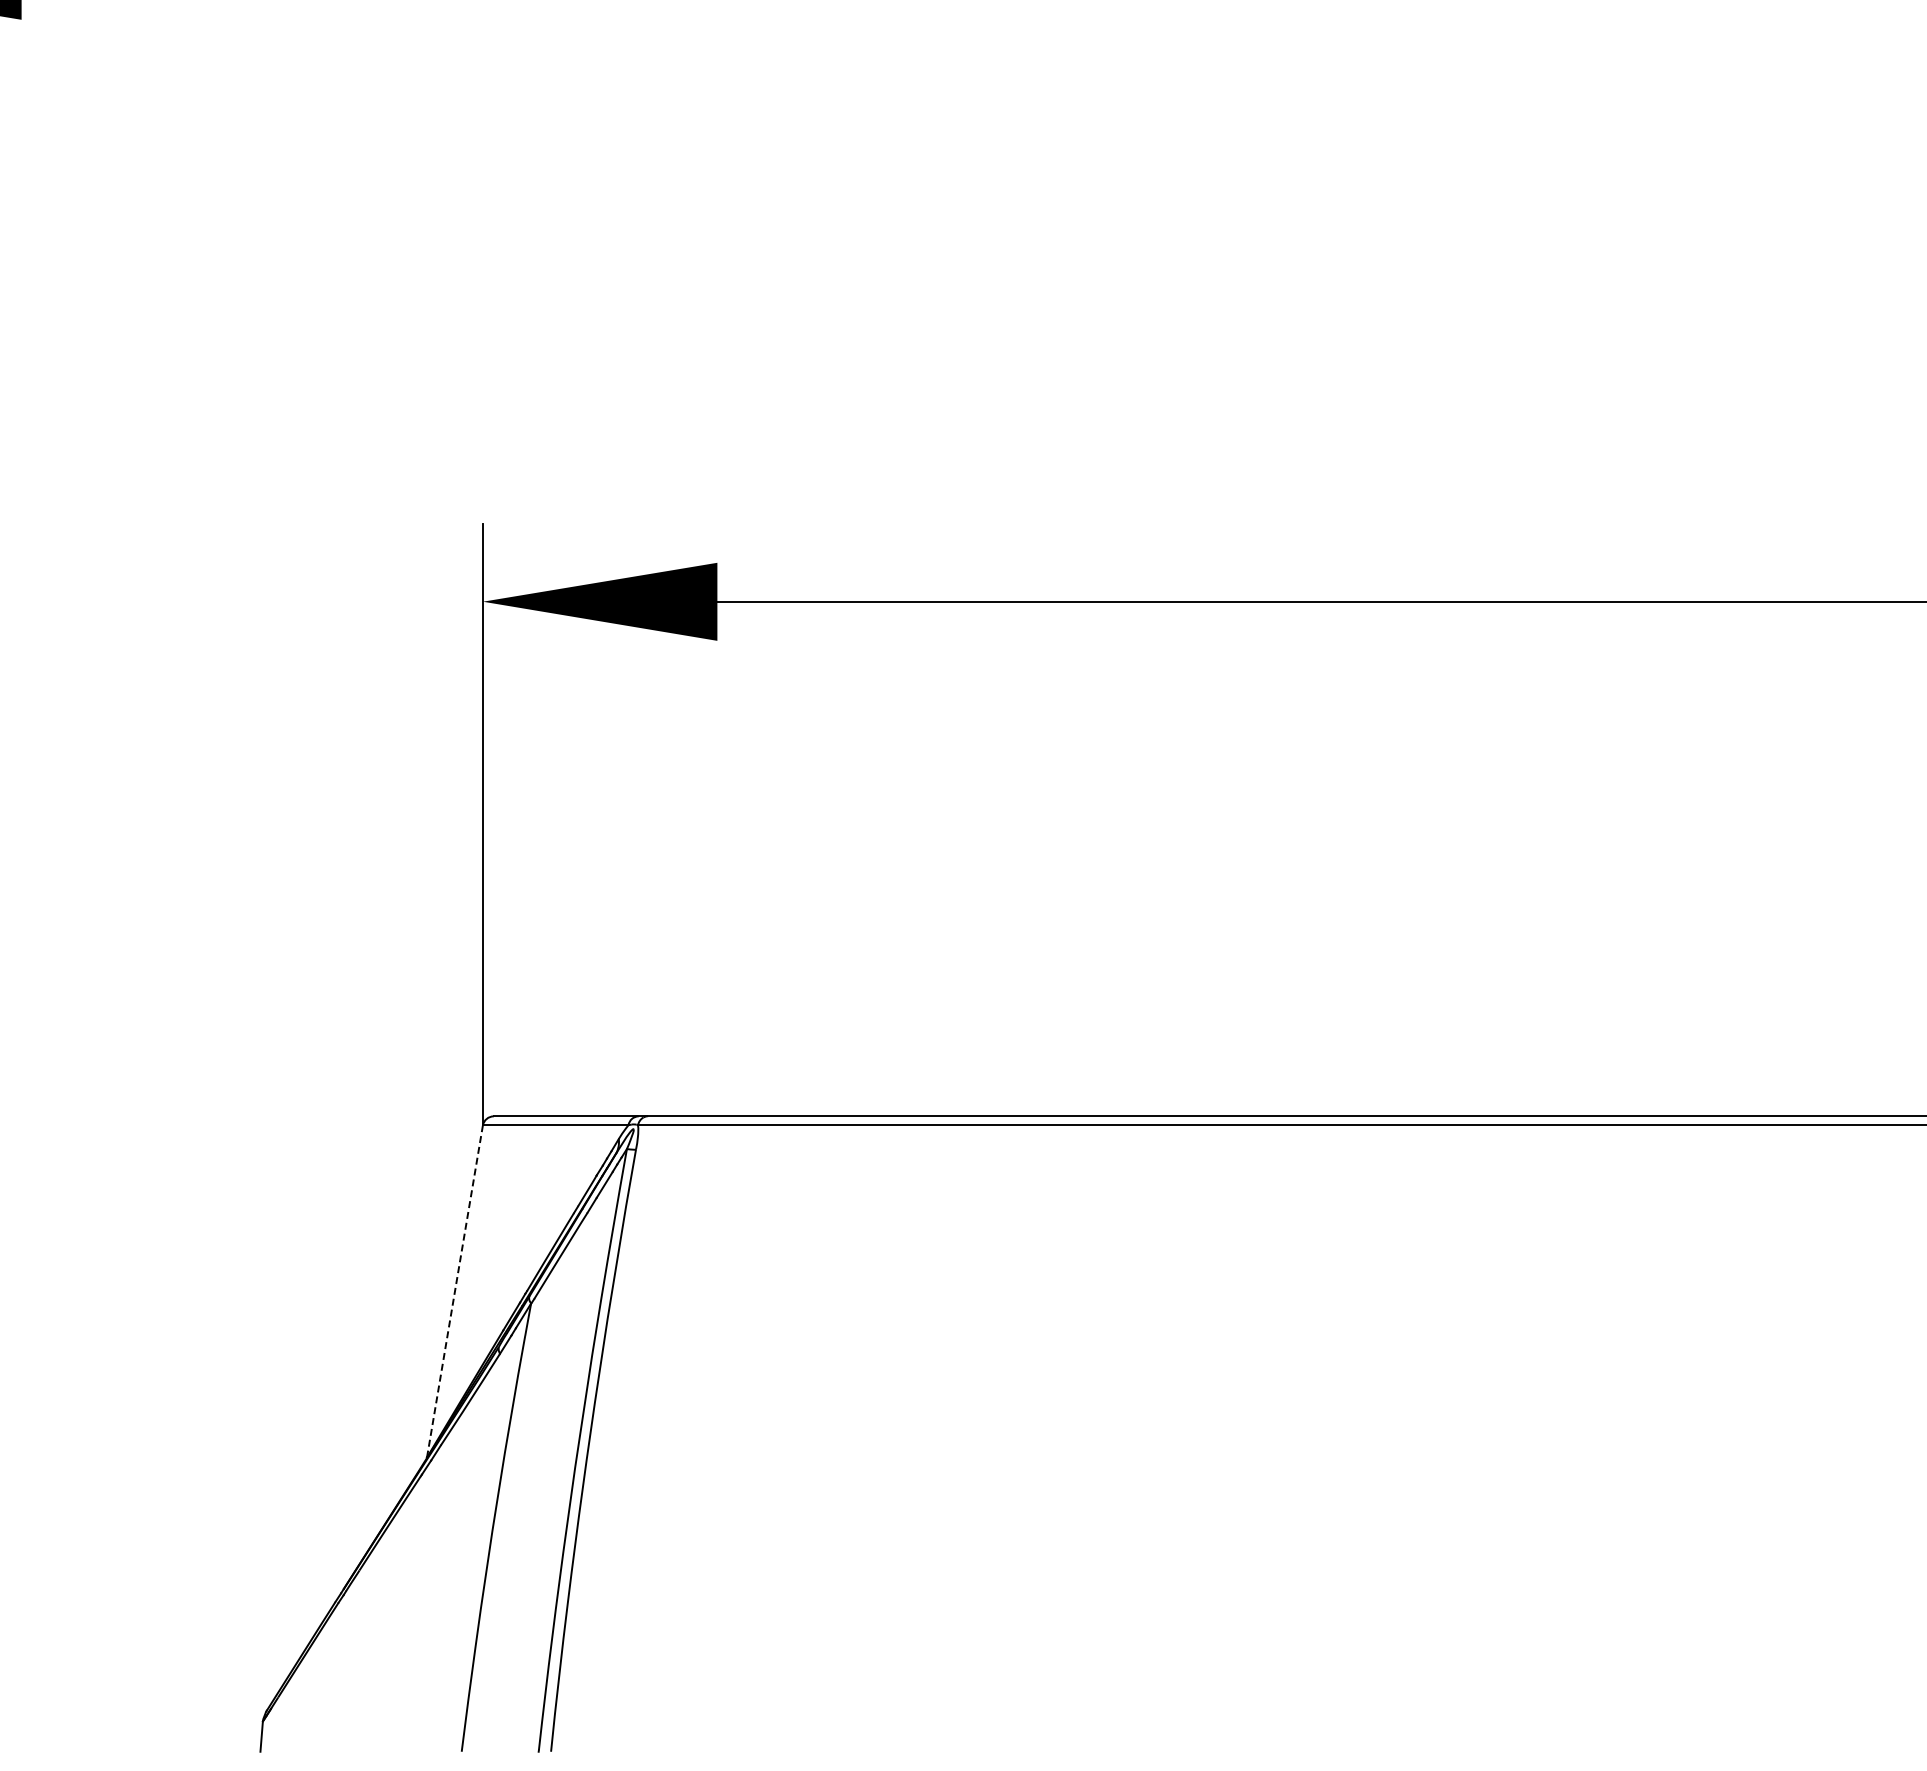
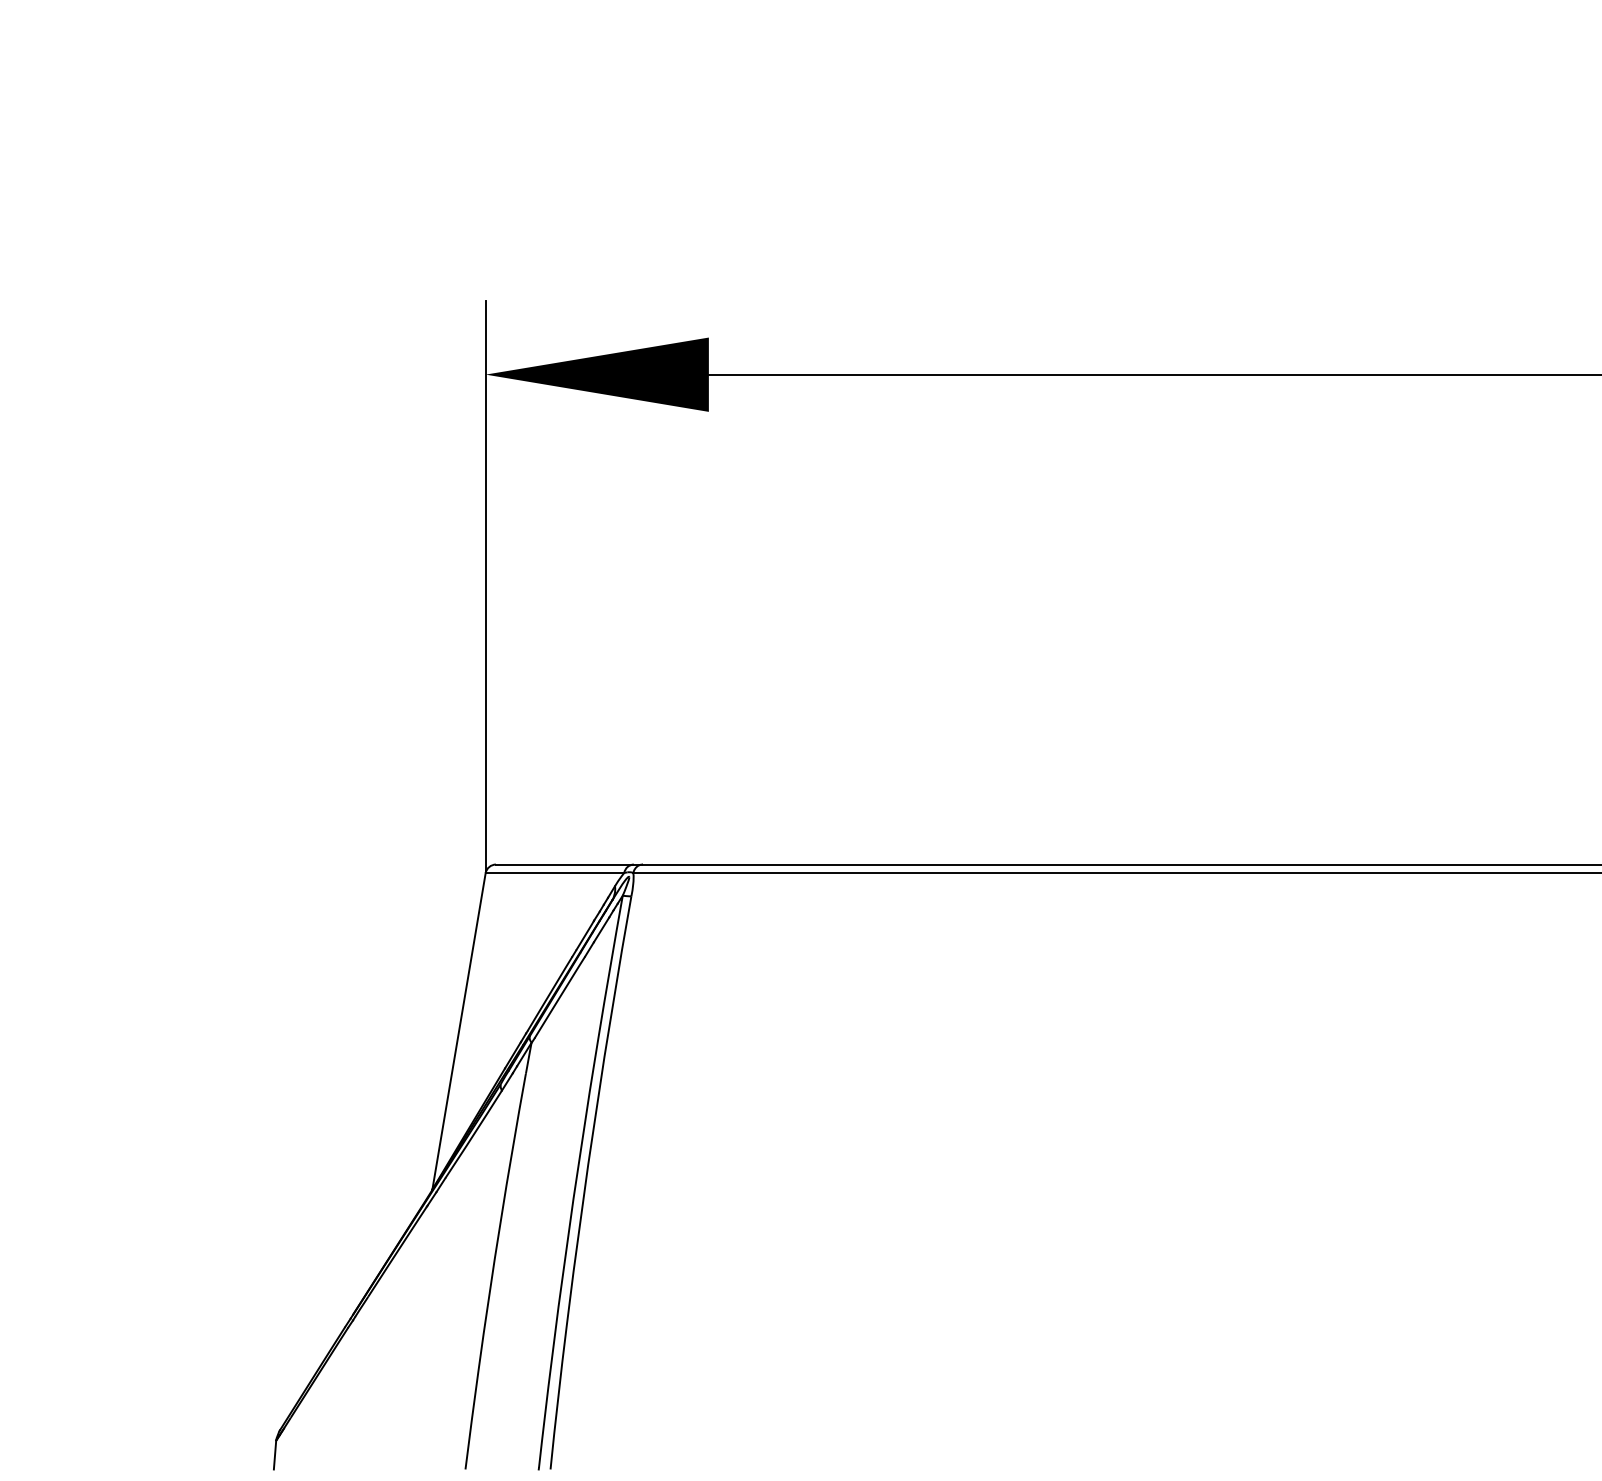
line: (454, 1291) -> (458, 1031), dashed -> solid

